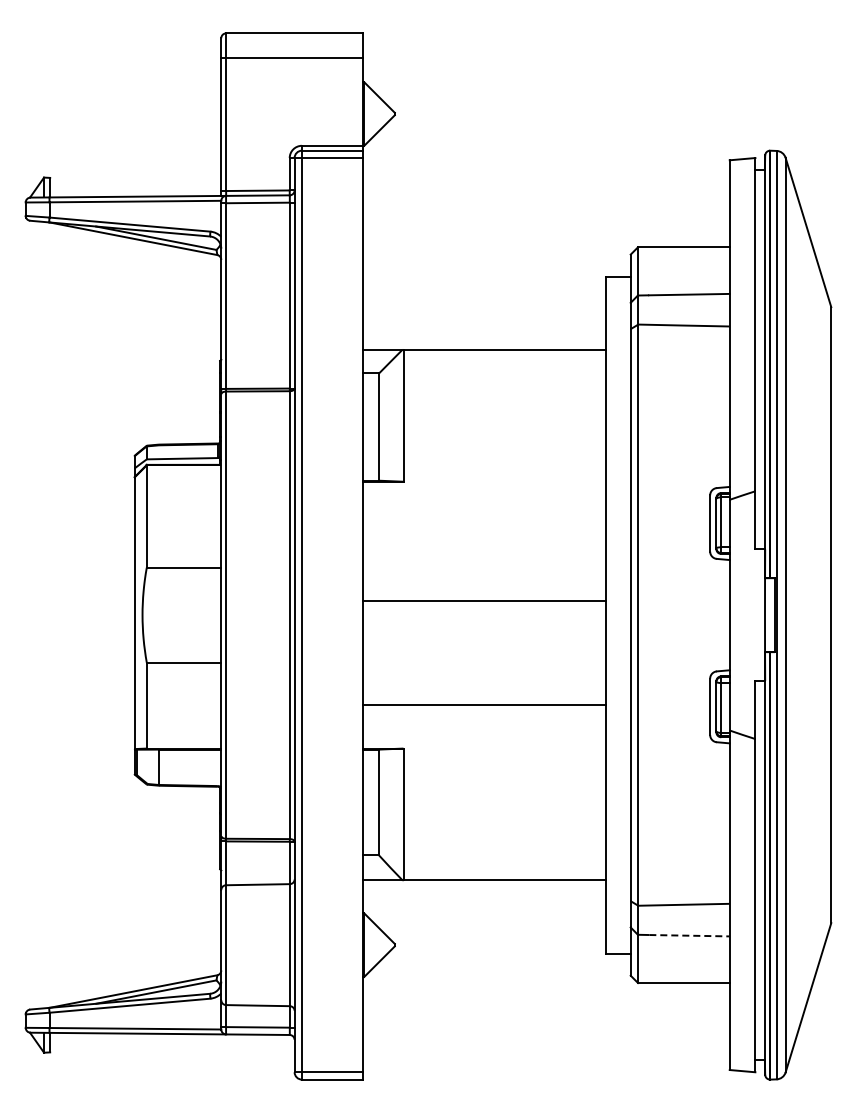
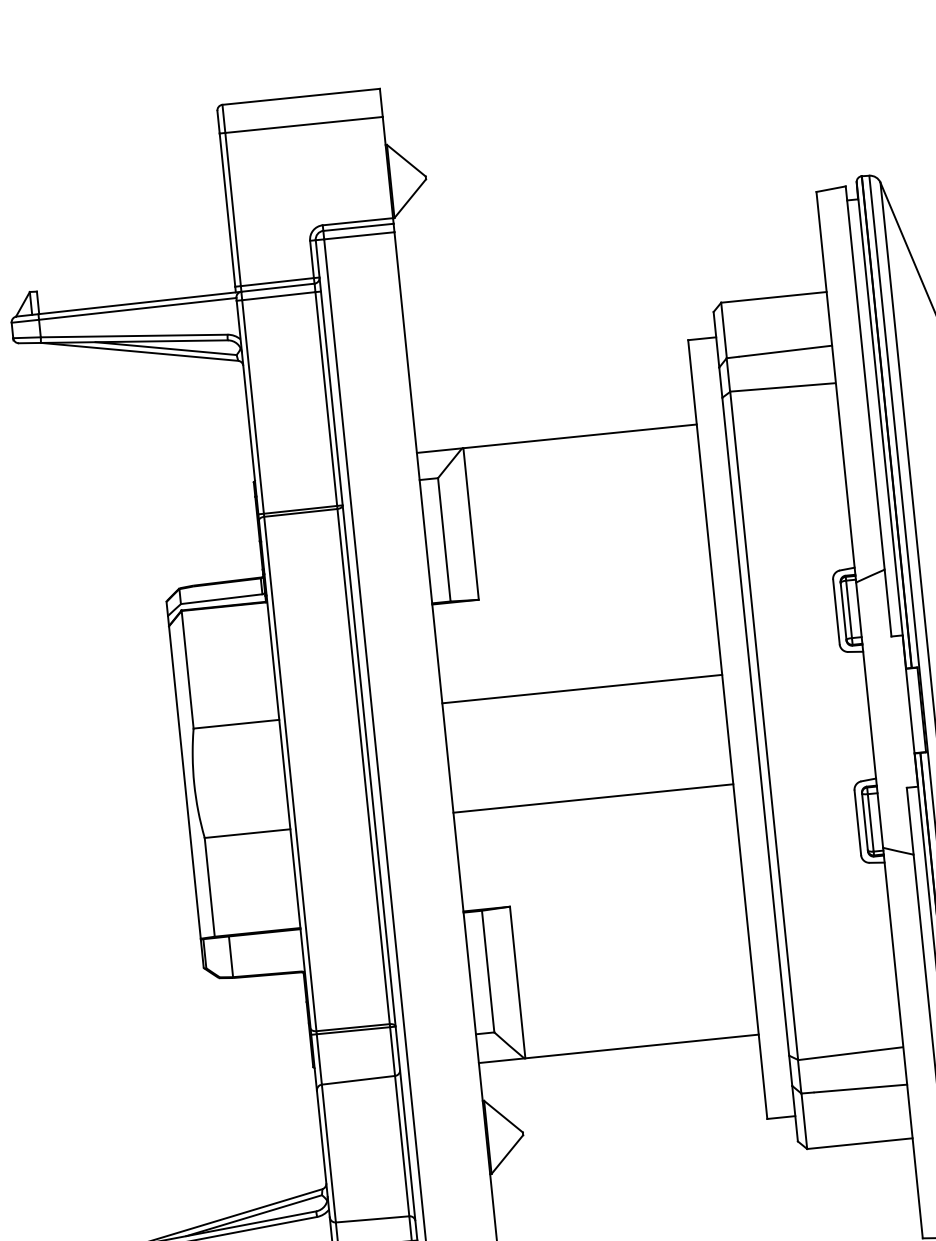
line: (484, 600) -> (582, 688), moved
line: (484, 704) -> (593, 798), moved
line: (690, 935) -> (861, 1088), dashed -> solid

